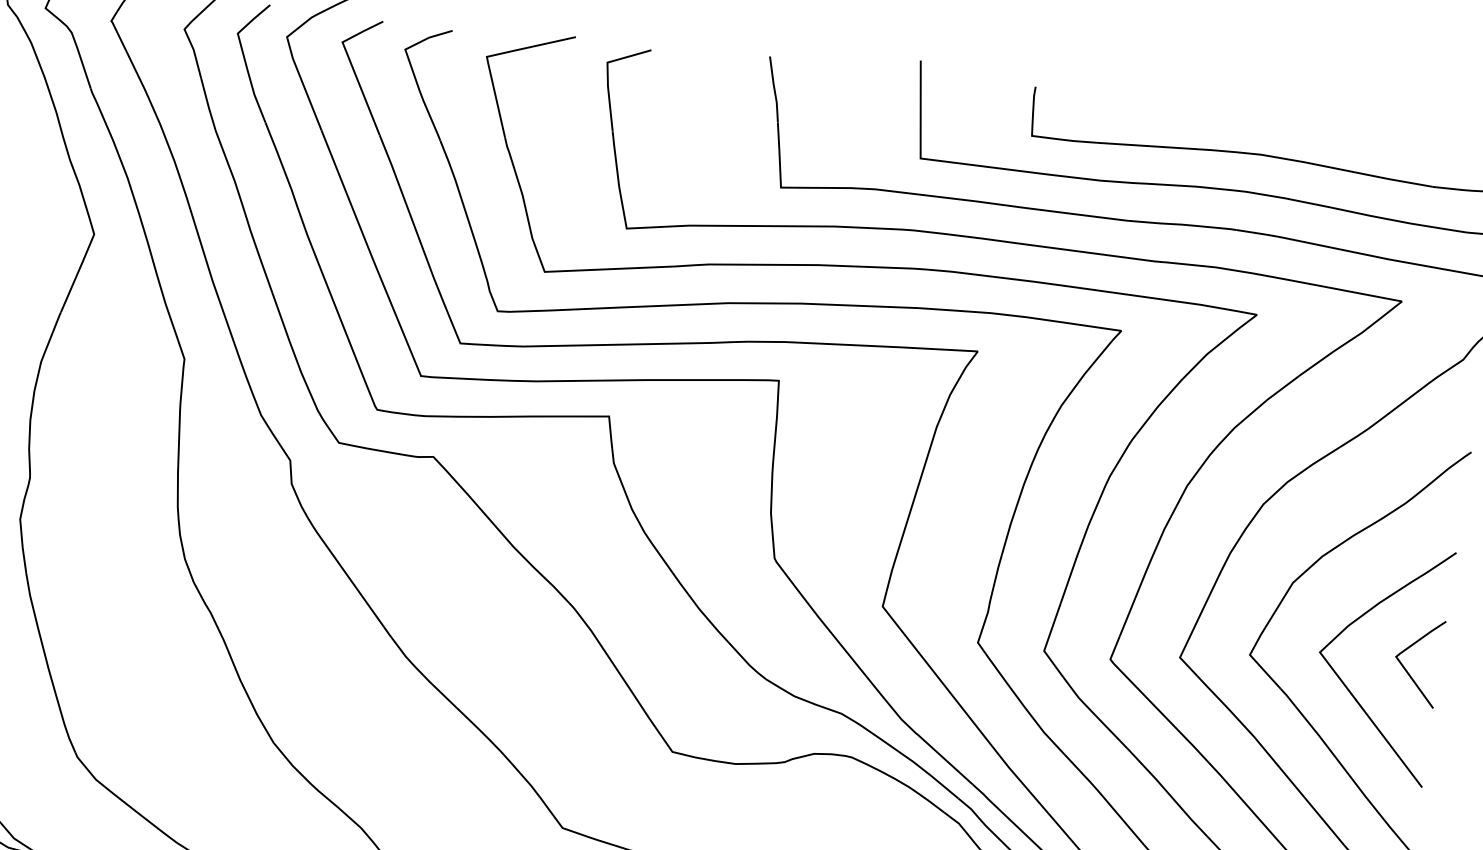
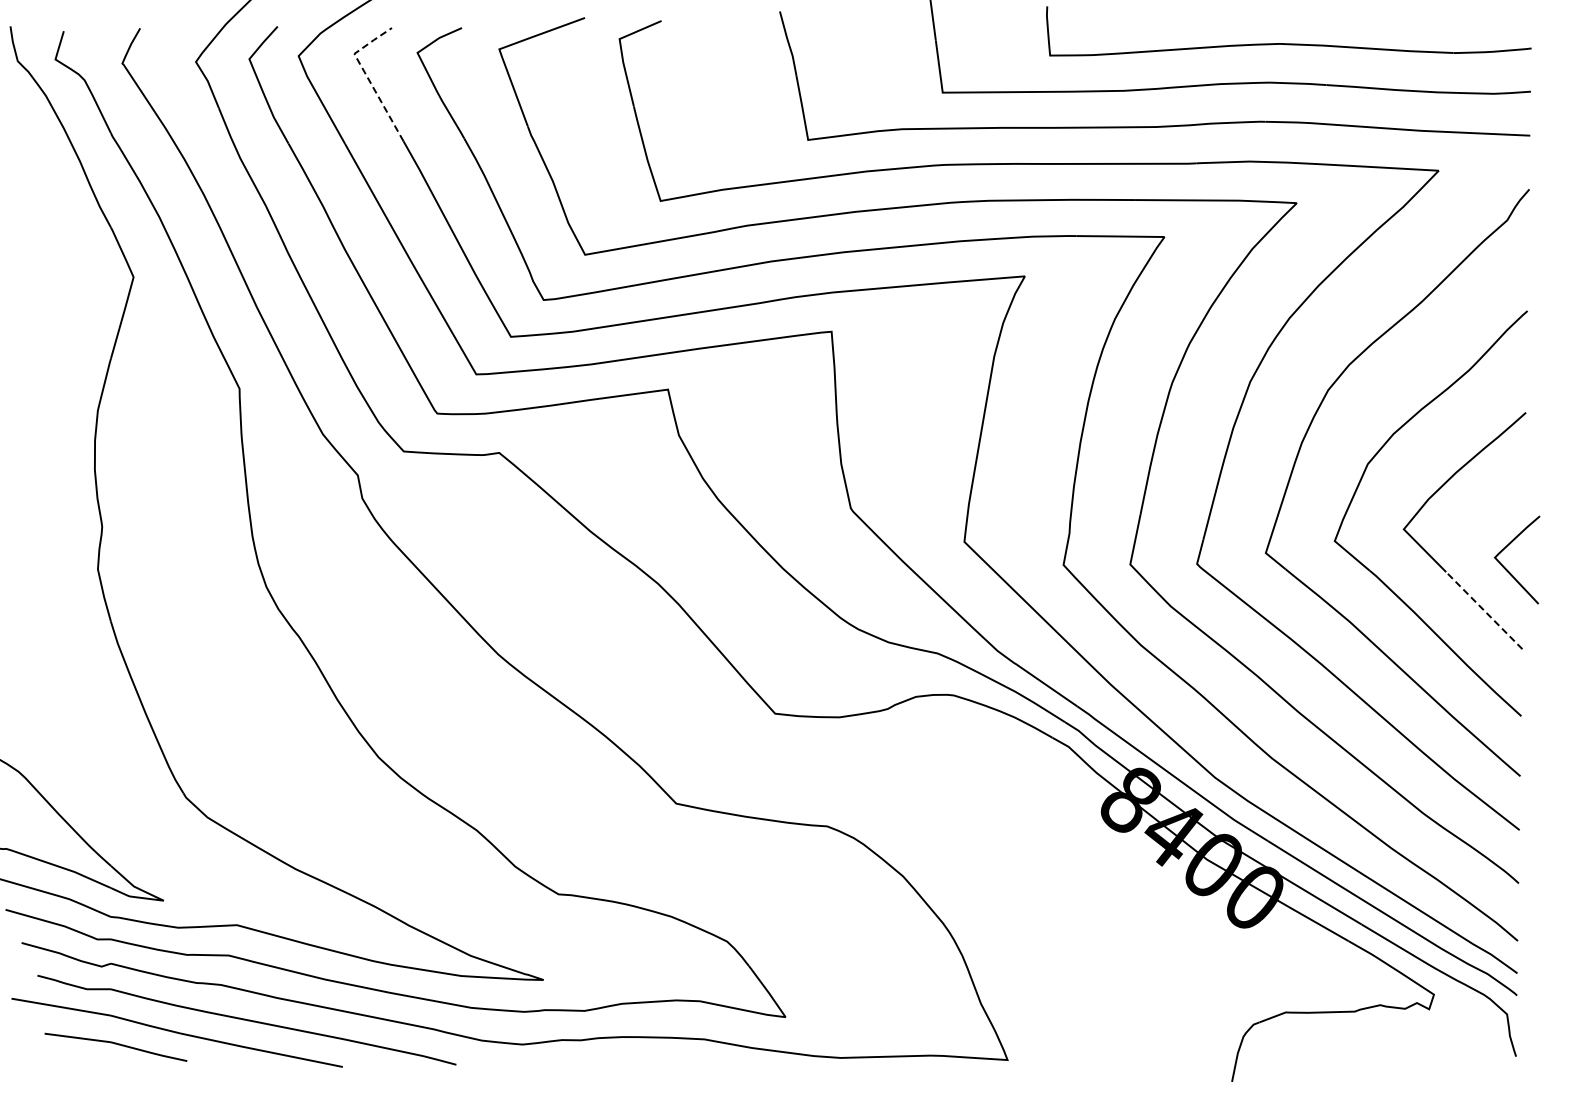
line: (352, 66) -> (367, 76), solid -> dashed
line: (1407, 670) -> (1507, 569), moved
line: (1388, 743) -> (1483, 610), solid -> dashed

